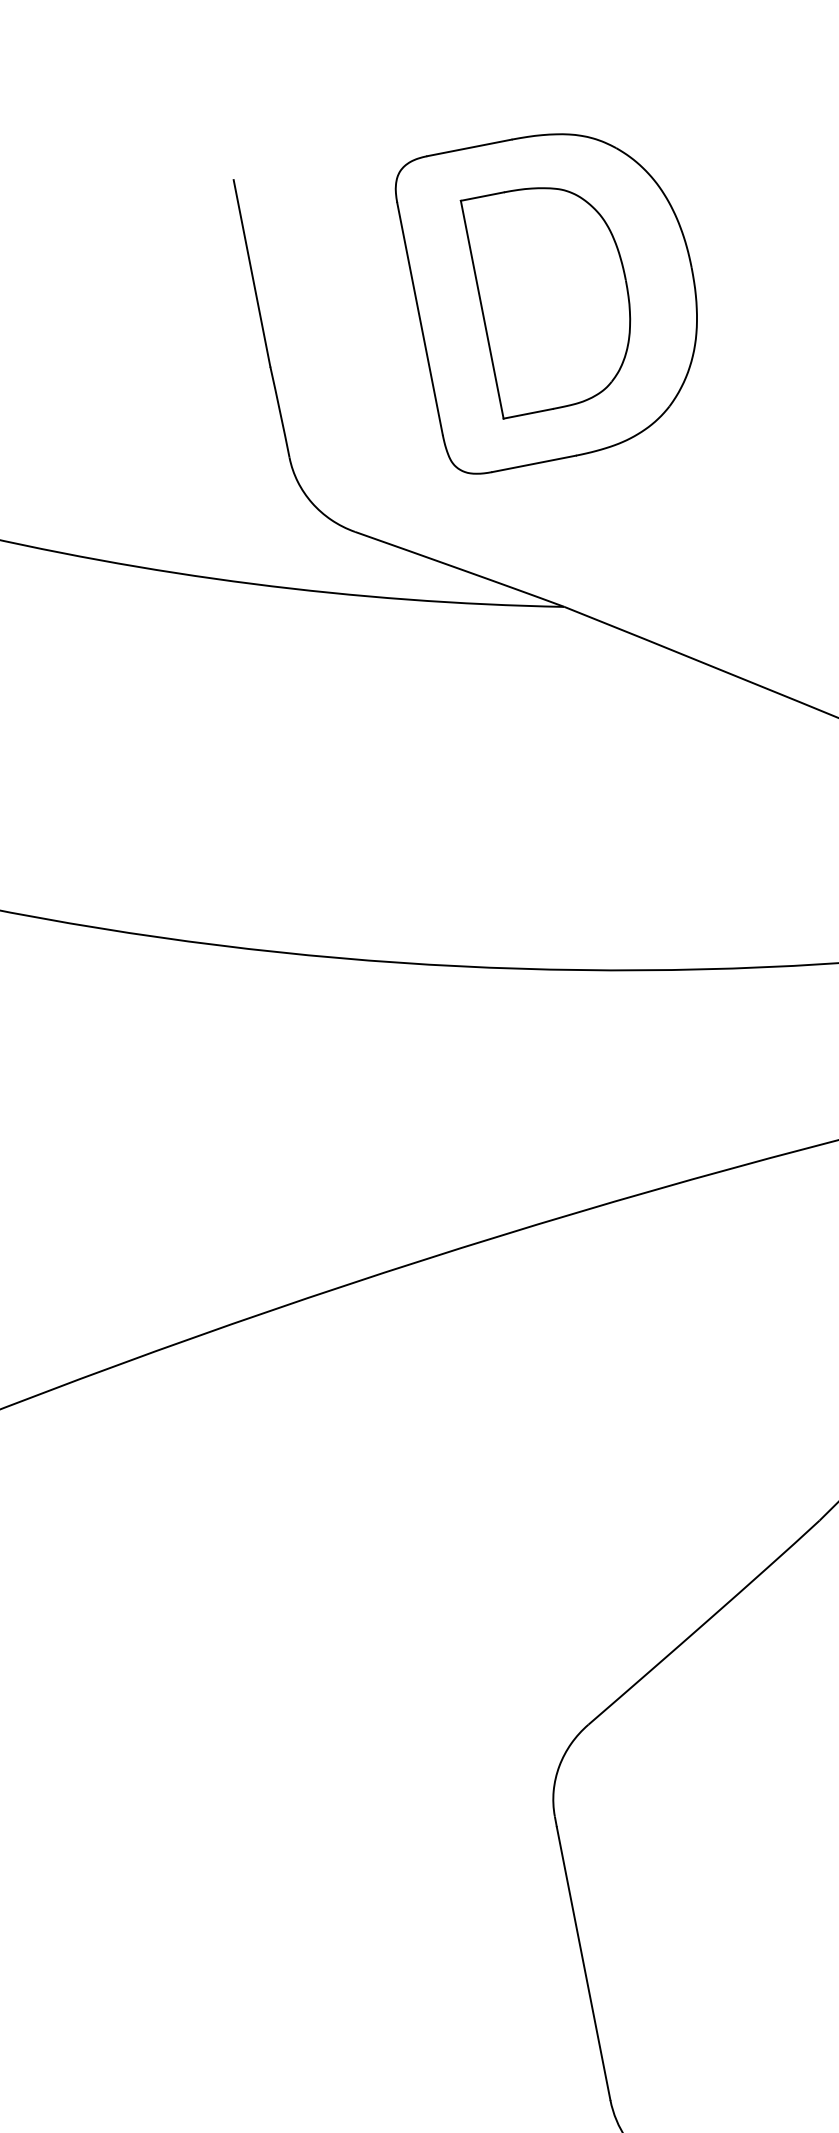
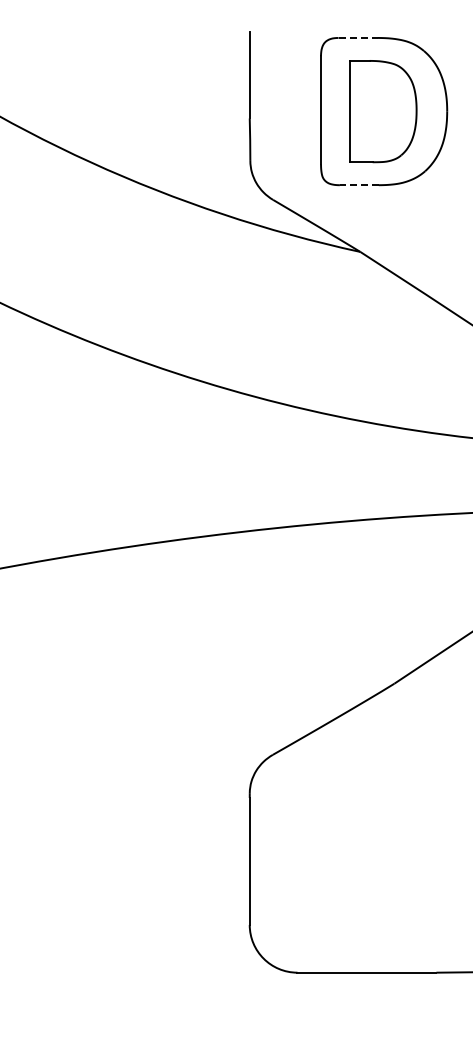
line: (469, 146) -> (358, 37), solid -> dashed
line: (532, 464) -> (358, 185), solid -> dashed

